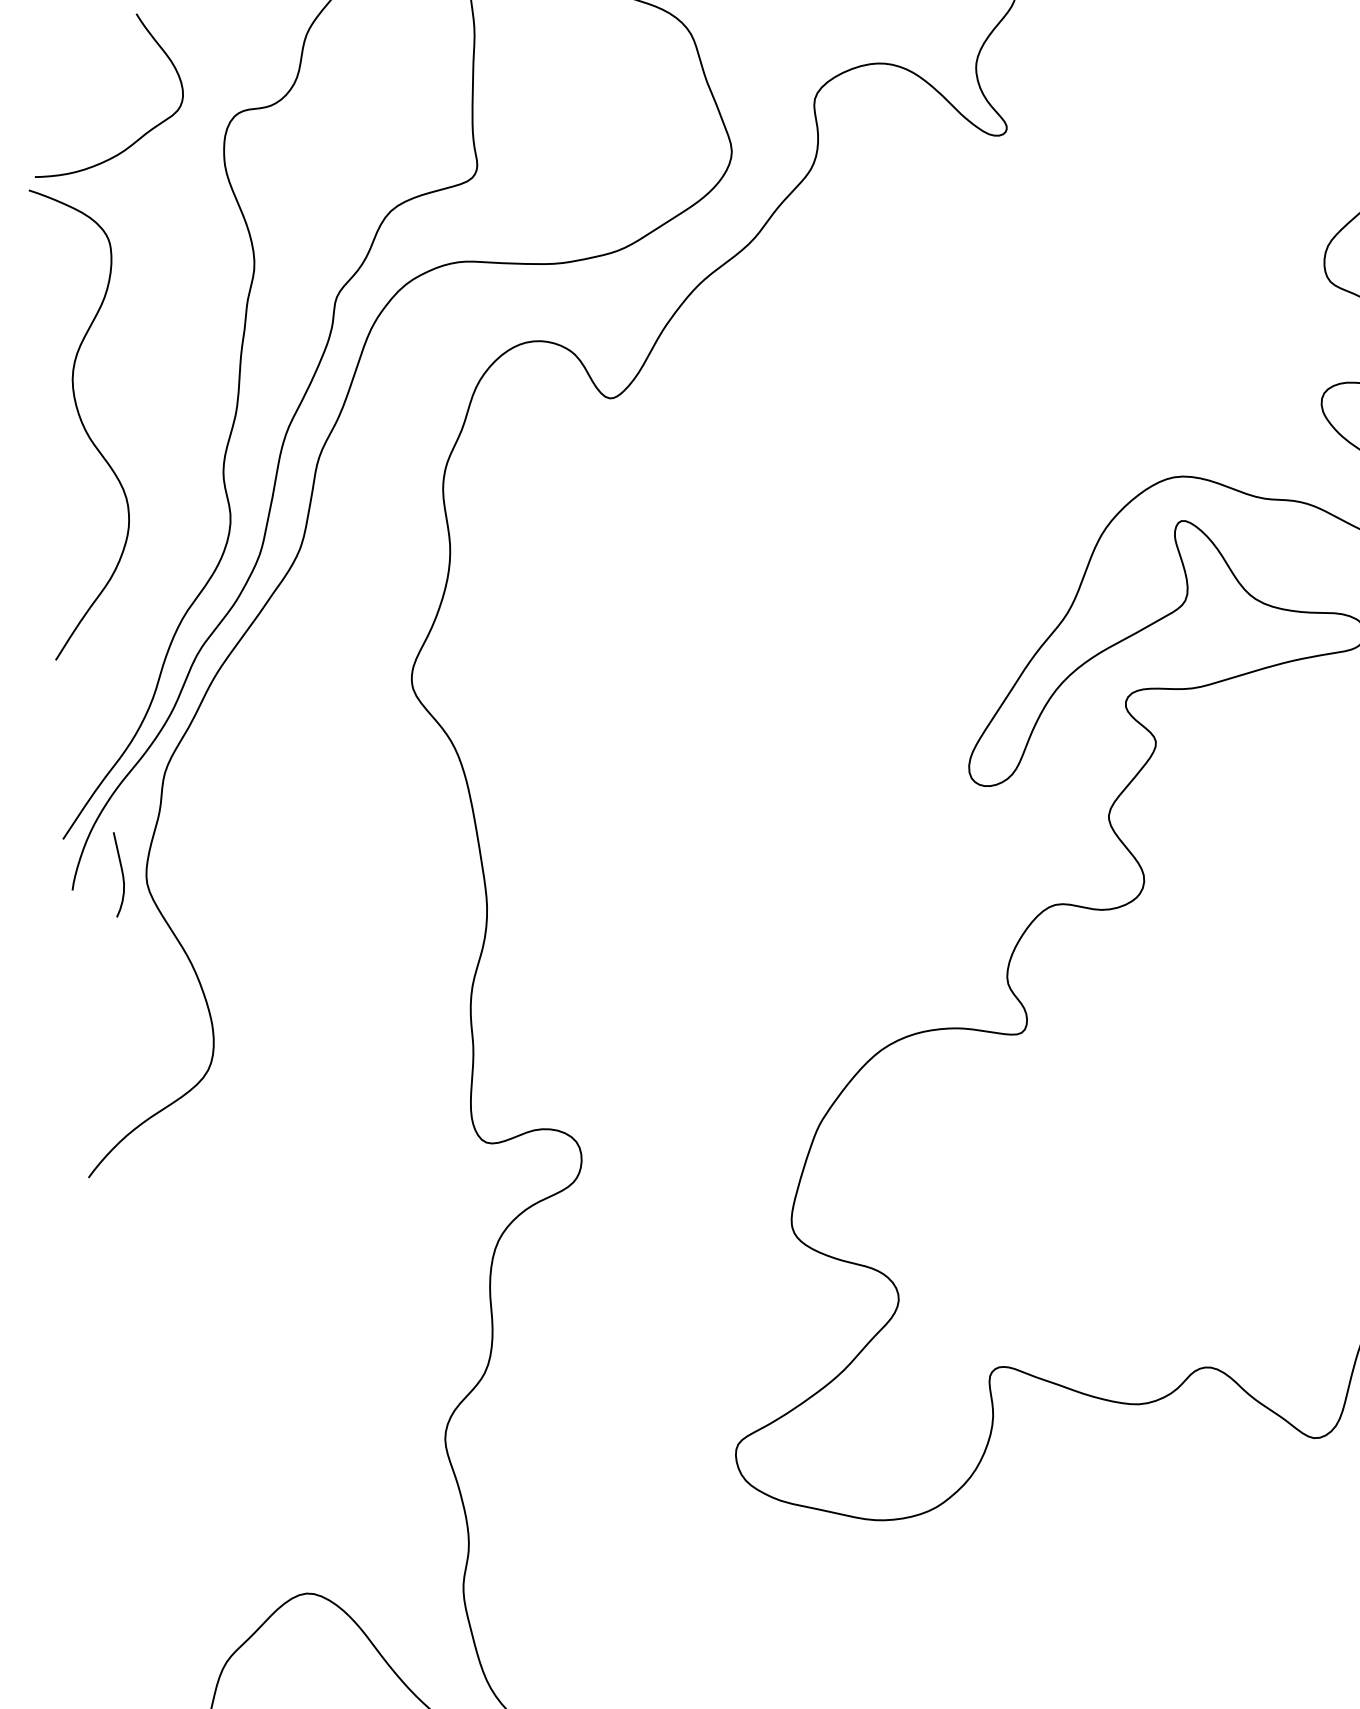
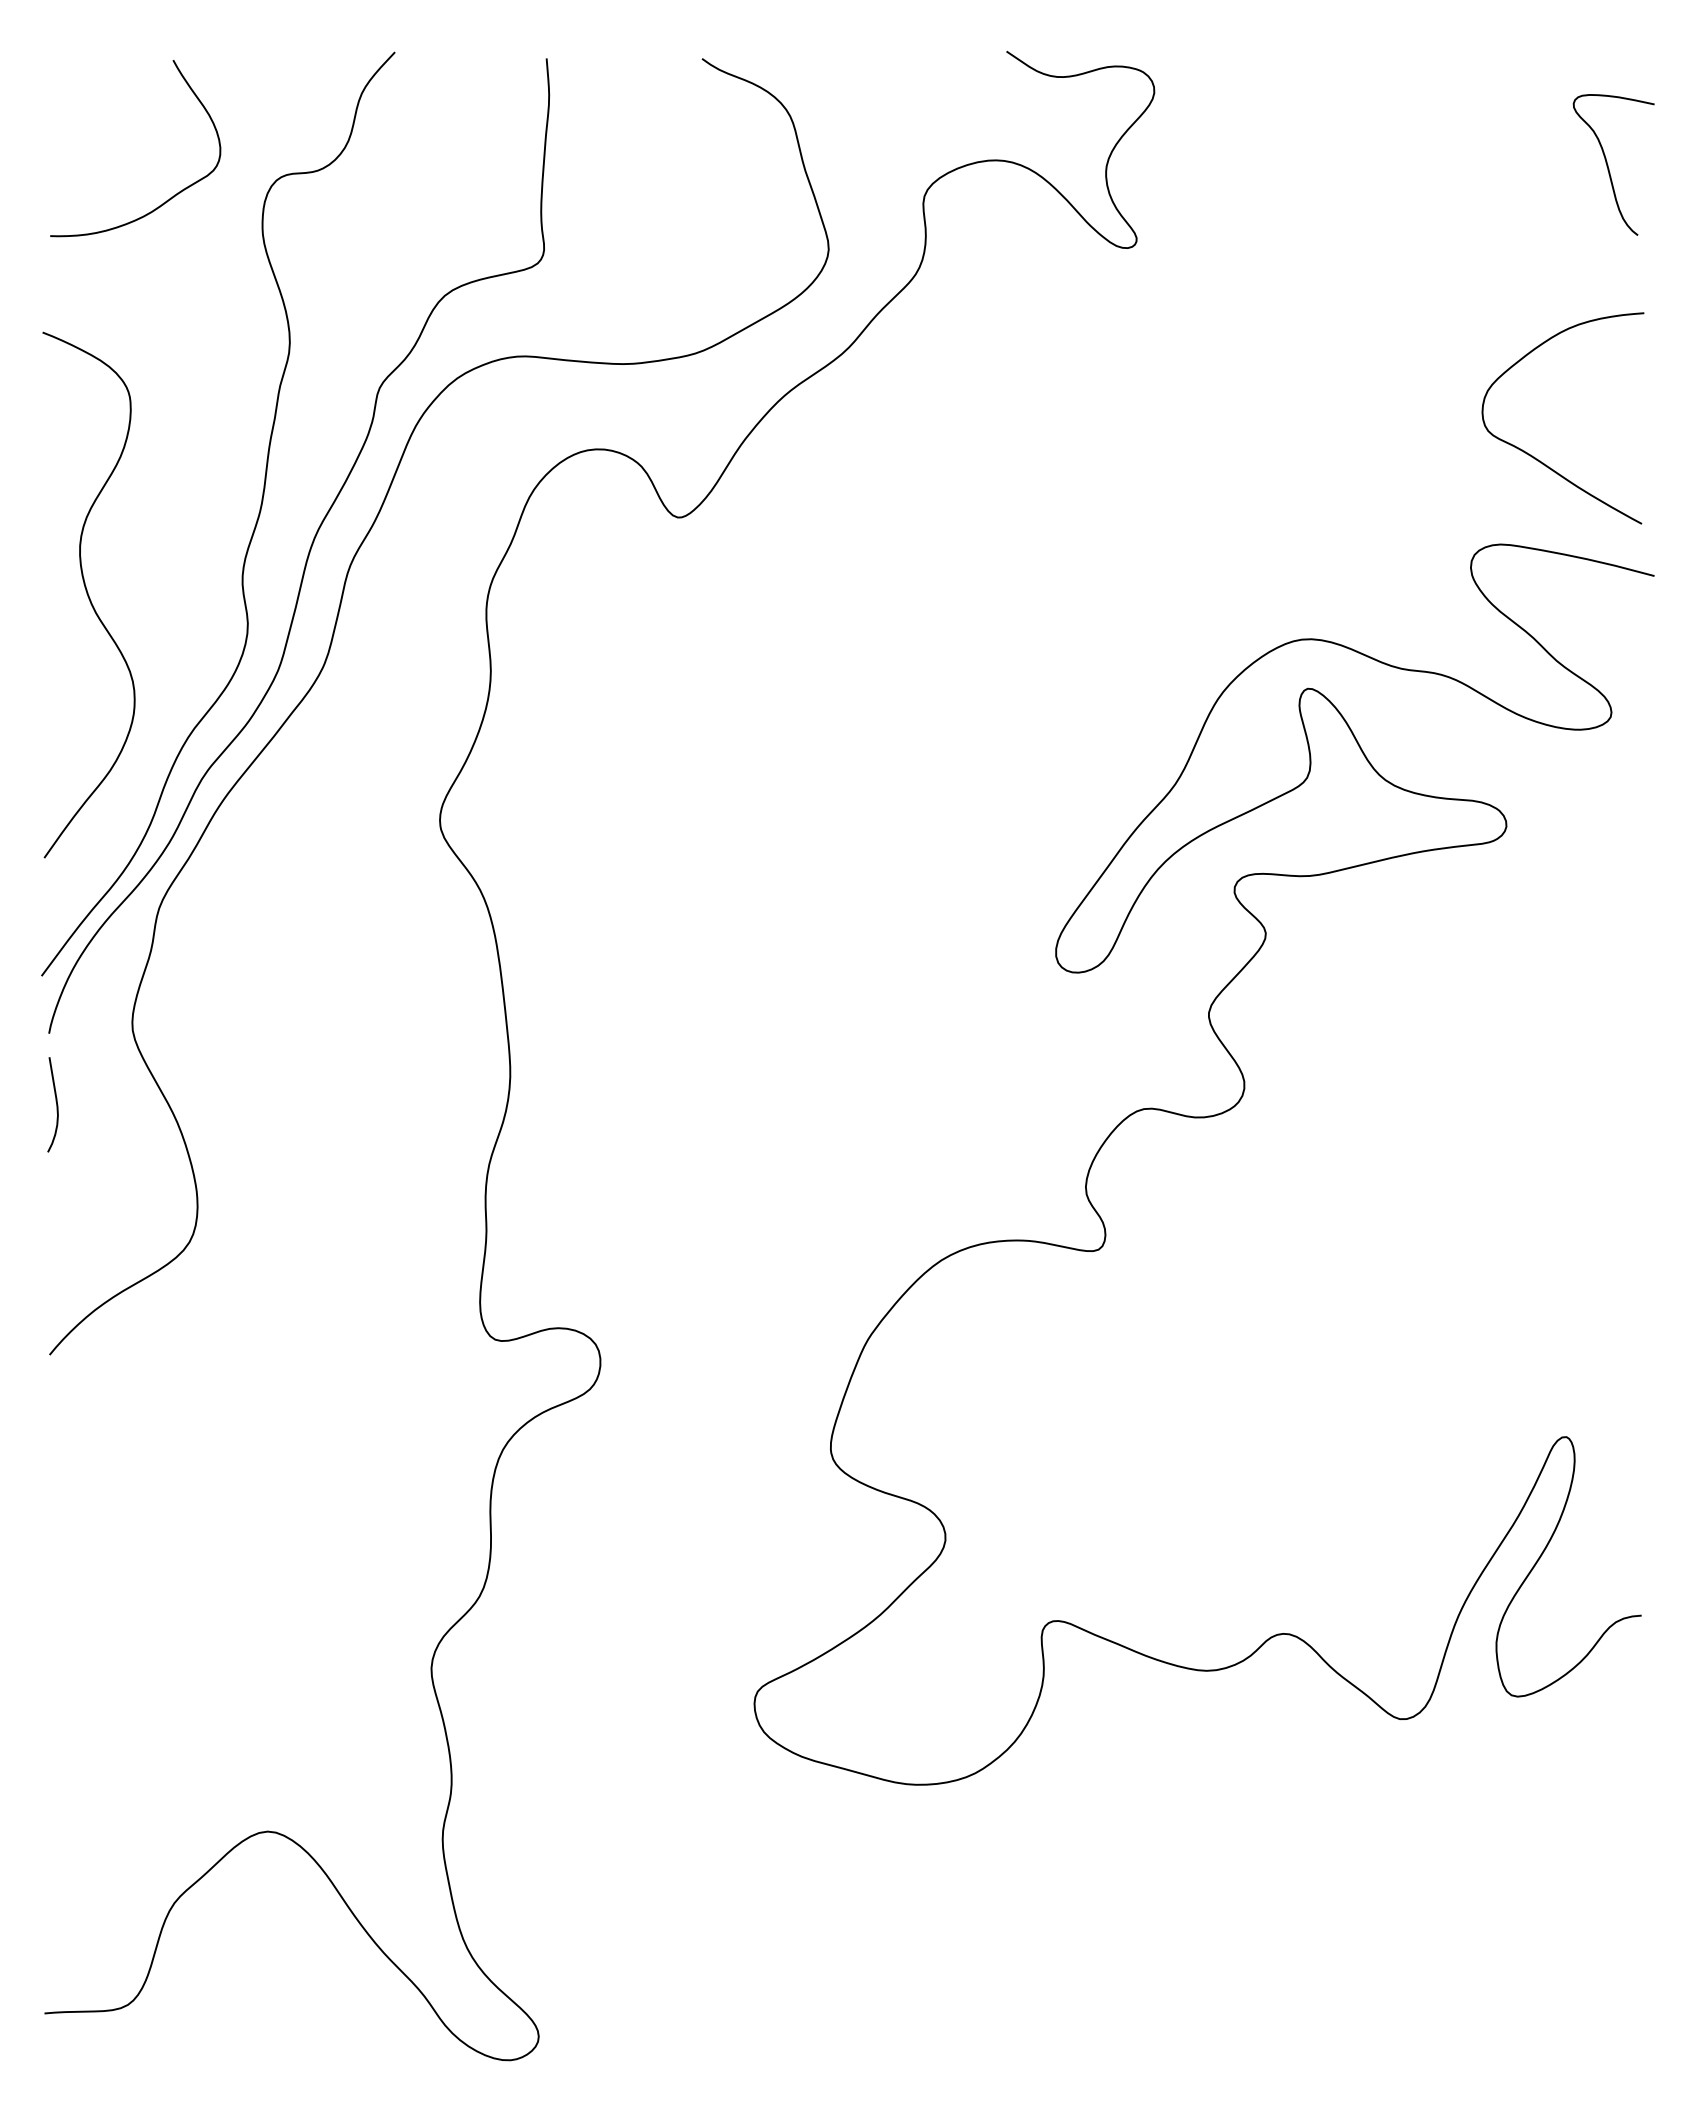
curve: (82, 422) -> (88, 594), moved
curve: (122, 874) -> (56, 1104), moved

